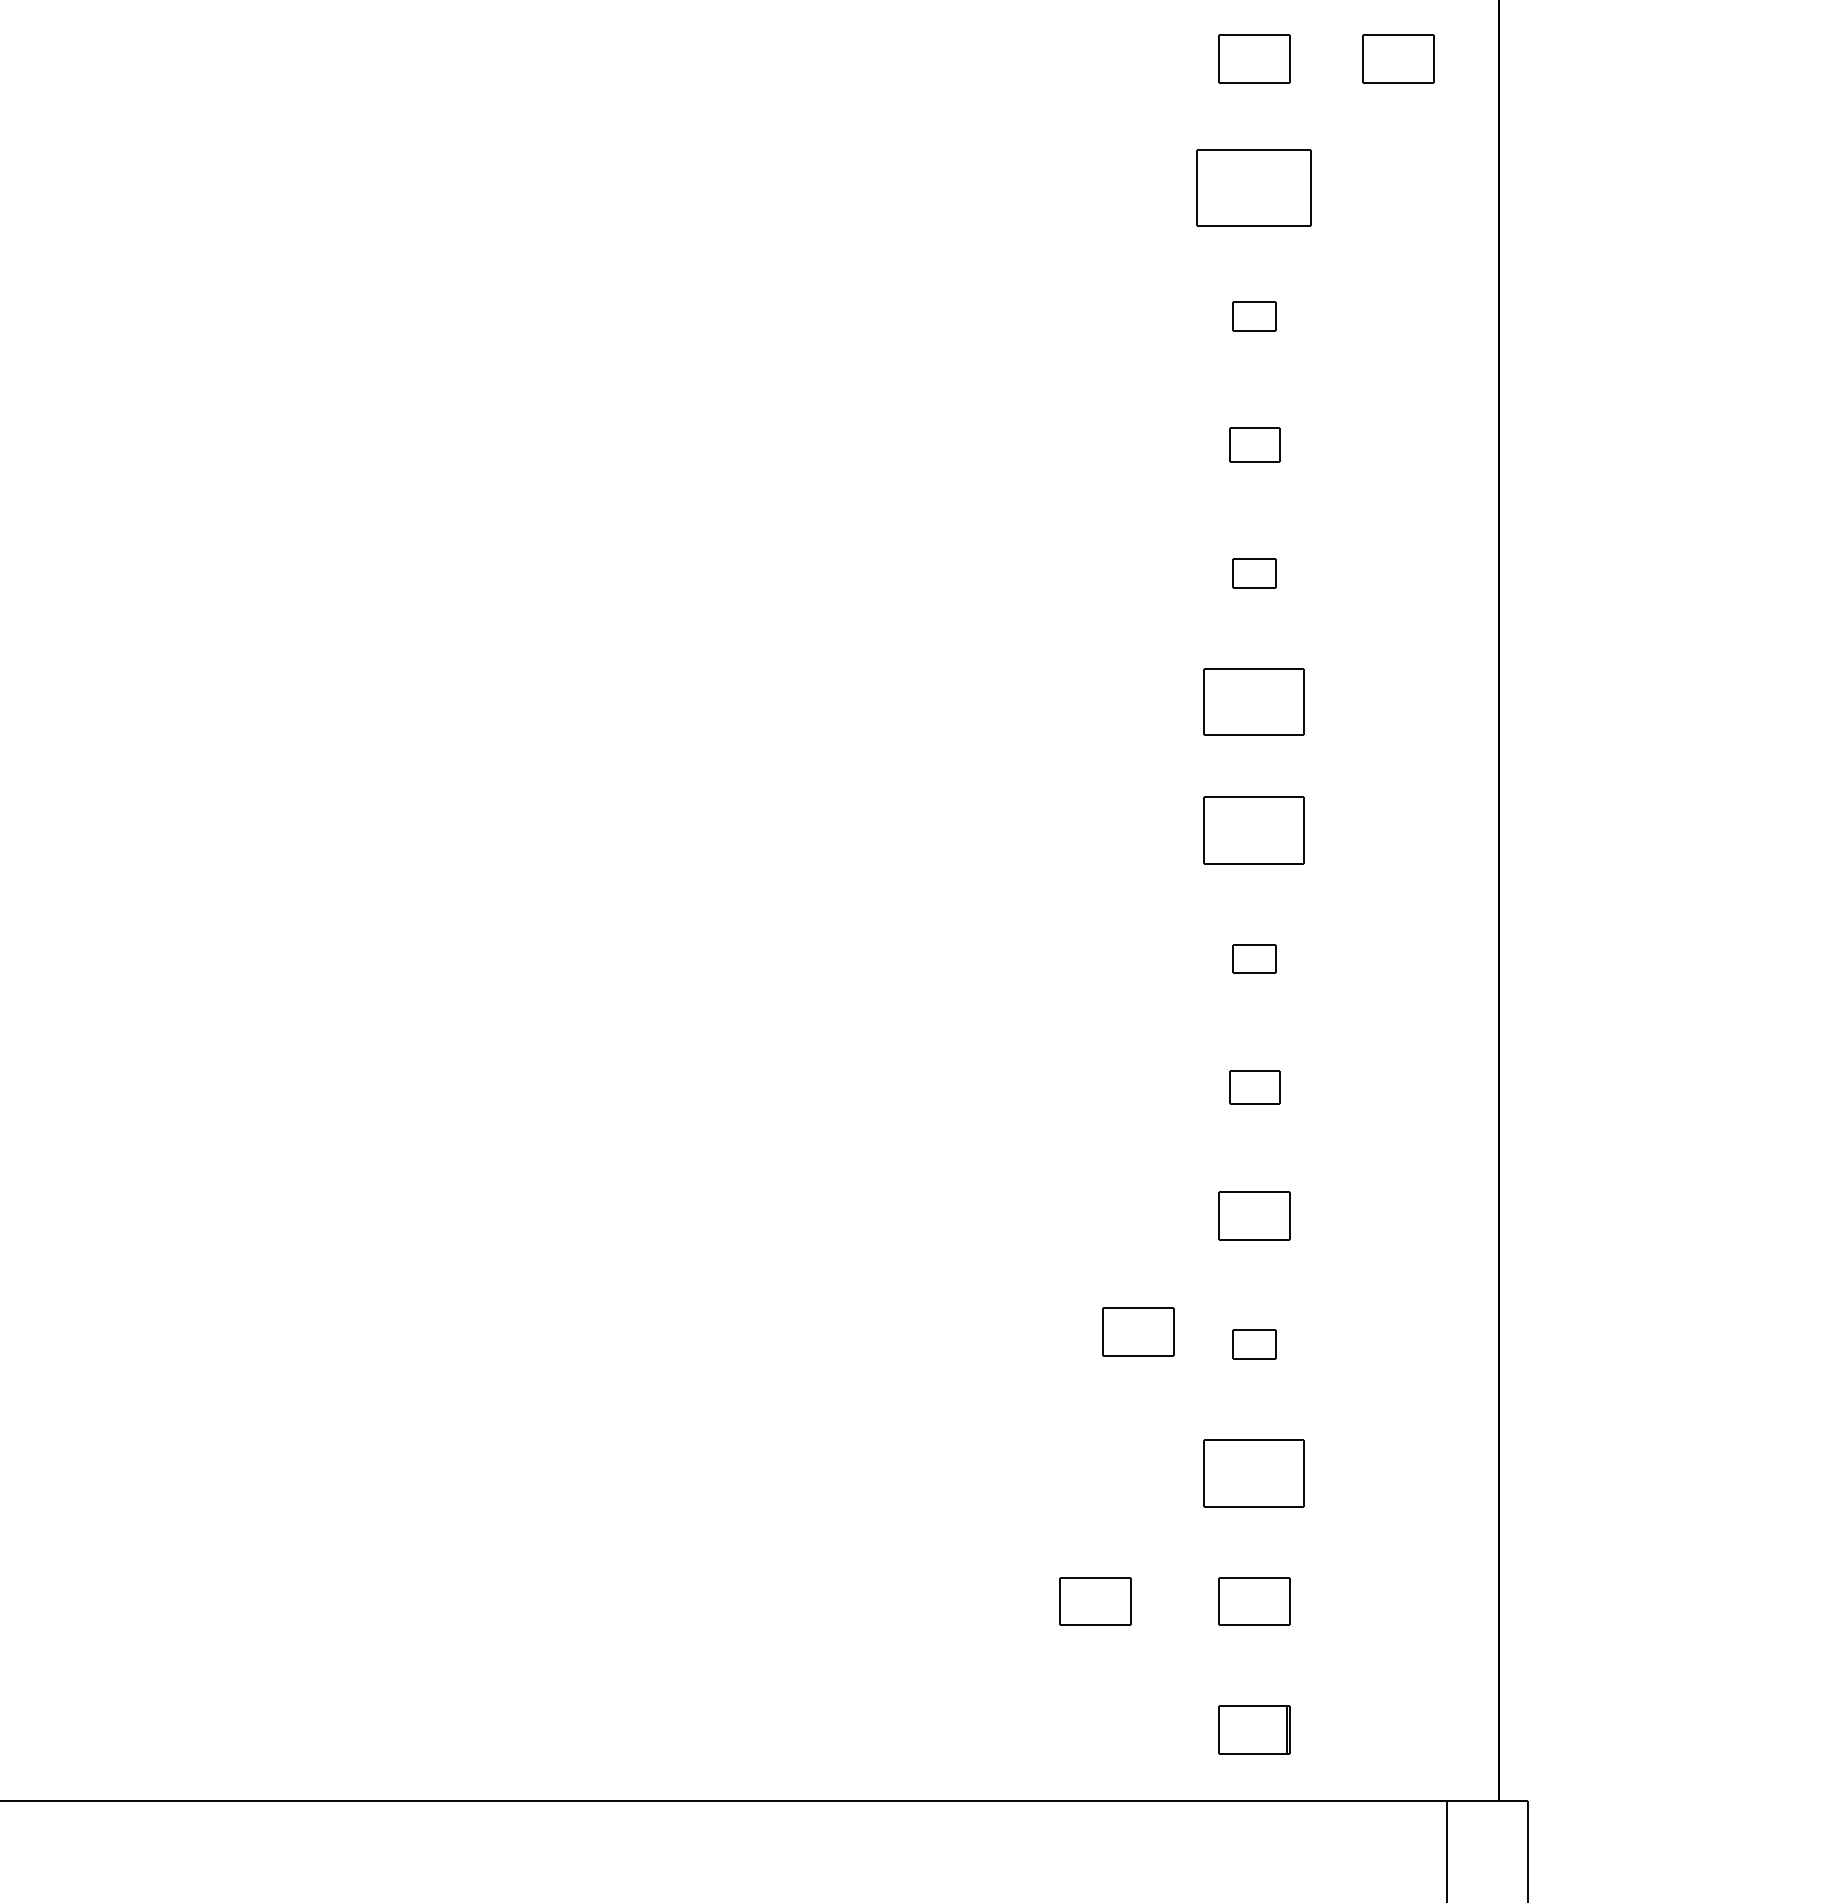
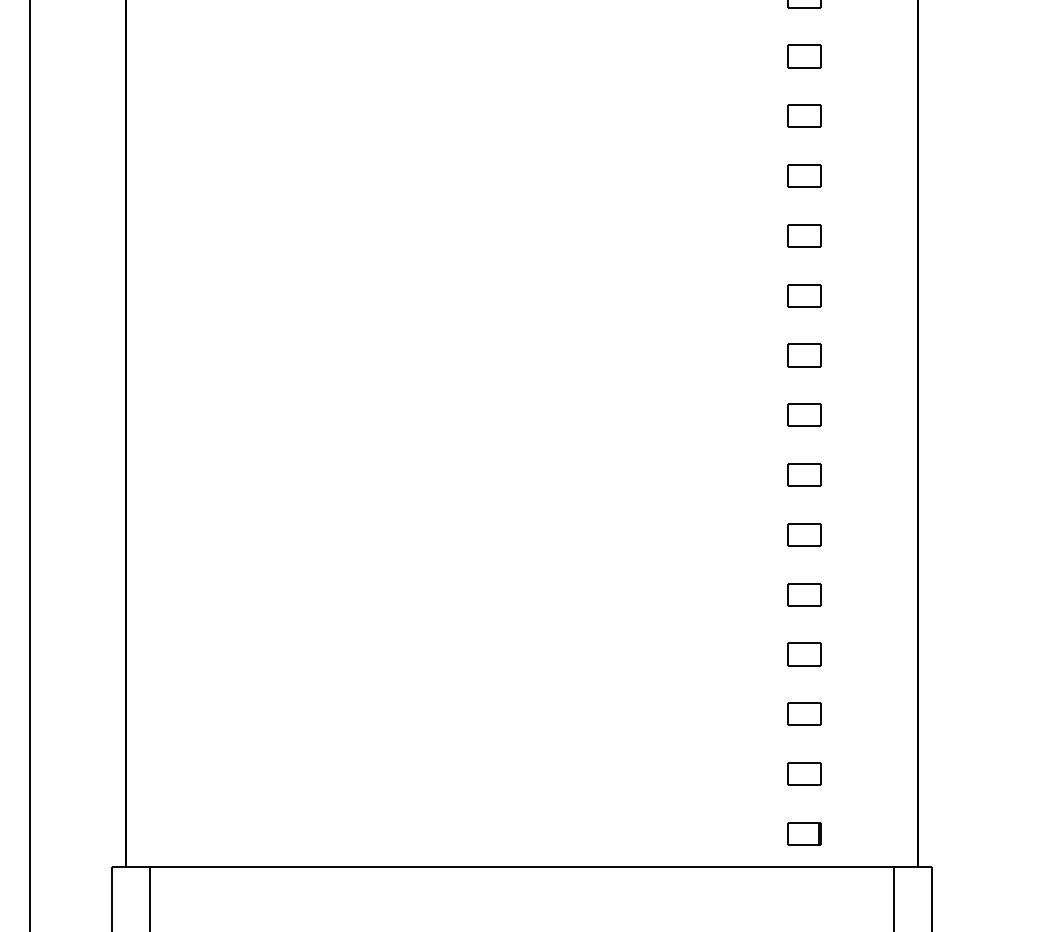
part: (1399, 59) -> (871, 56), removed
part: (1255, 186) -> (804, 115), size x0.62
part: (1255, 315) -> (804, 175), size x1.67
part: (1255, 444) -> (804, 235), size x1.43
part: (1255, 573) -> (804, 295), size x1.67
part: (1255, 701) -> (804, 355), size x0.71
part: (1255, 828) -> (804, 414), size x0.71
part: (1255, 957) -> (804, 474), size x1.67
part: (1255, 1086) -> (804, 534), size x1.43
part: (1139, 1331) -> (750, 648), removed
part: (1255, 1344) -> (804, 654), size x1.67
part: (1255, 1471) -> (804, 713), size x0.71
part: (1096, 1600) -> (730, 773), removed

